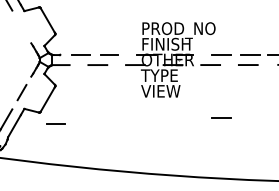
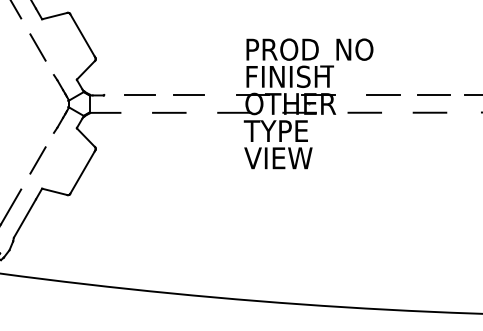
line: (21, 26) -> (37, 45), added
line: (221, 117) -> (383, 203), removed
line: (55, 123) -> (95, 214), removed

